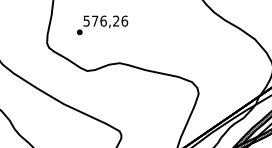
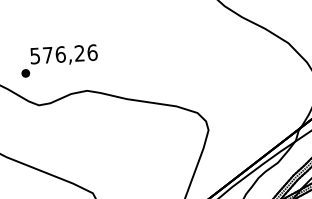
text: (102, 25) -> (59, 61), moved

